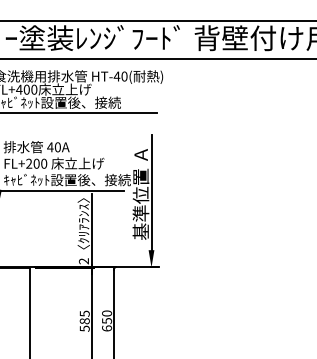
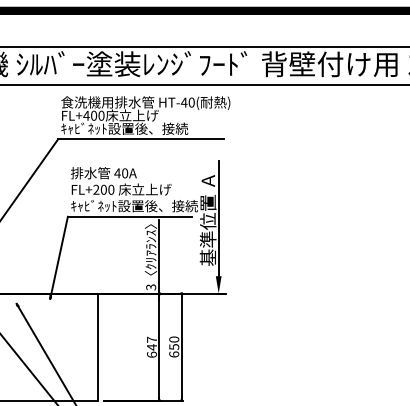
text: (84, 261) -> (151, 287), 2 -> 3
text: (85, 320) -> (152, 346), 585 -> 647

